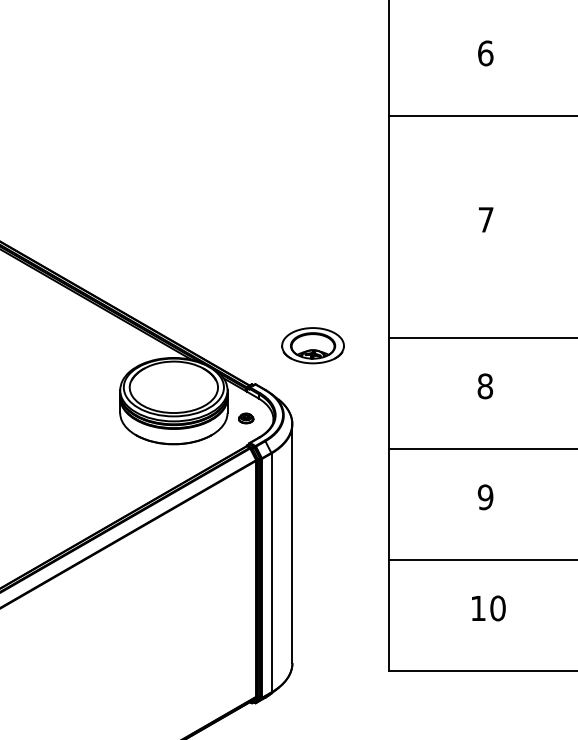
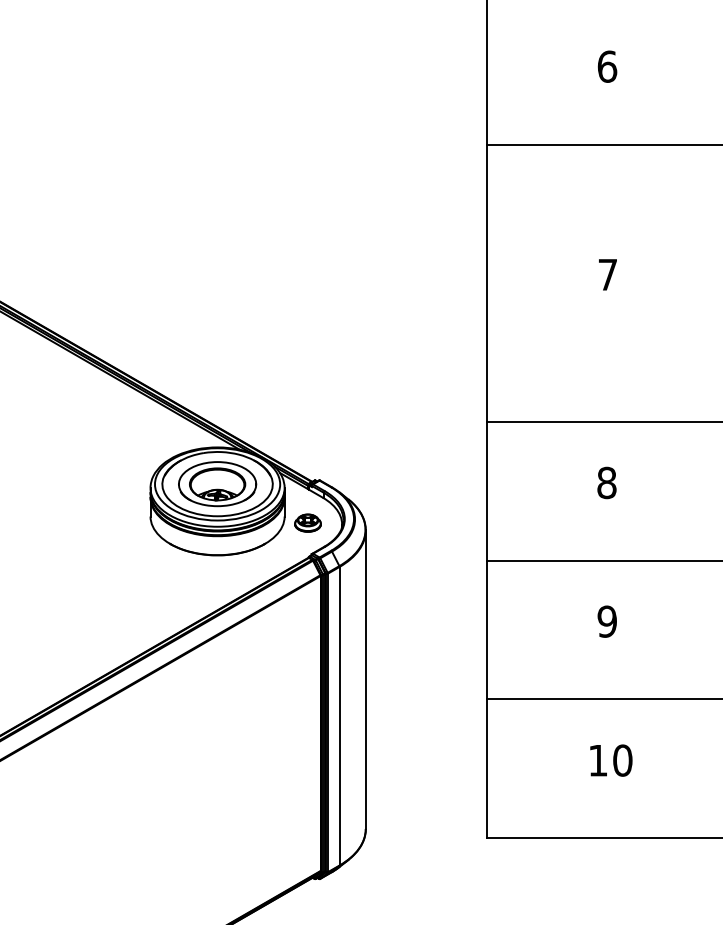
part: (312, 346) -> (217, 484), moved
part: (245, 417) -> (307, 522), size x1.43

